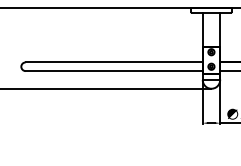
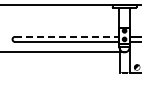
line: (114, 61) -> (67, 36), solid -> dashed

